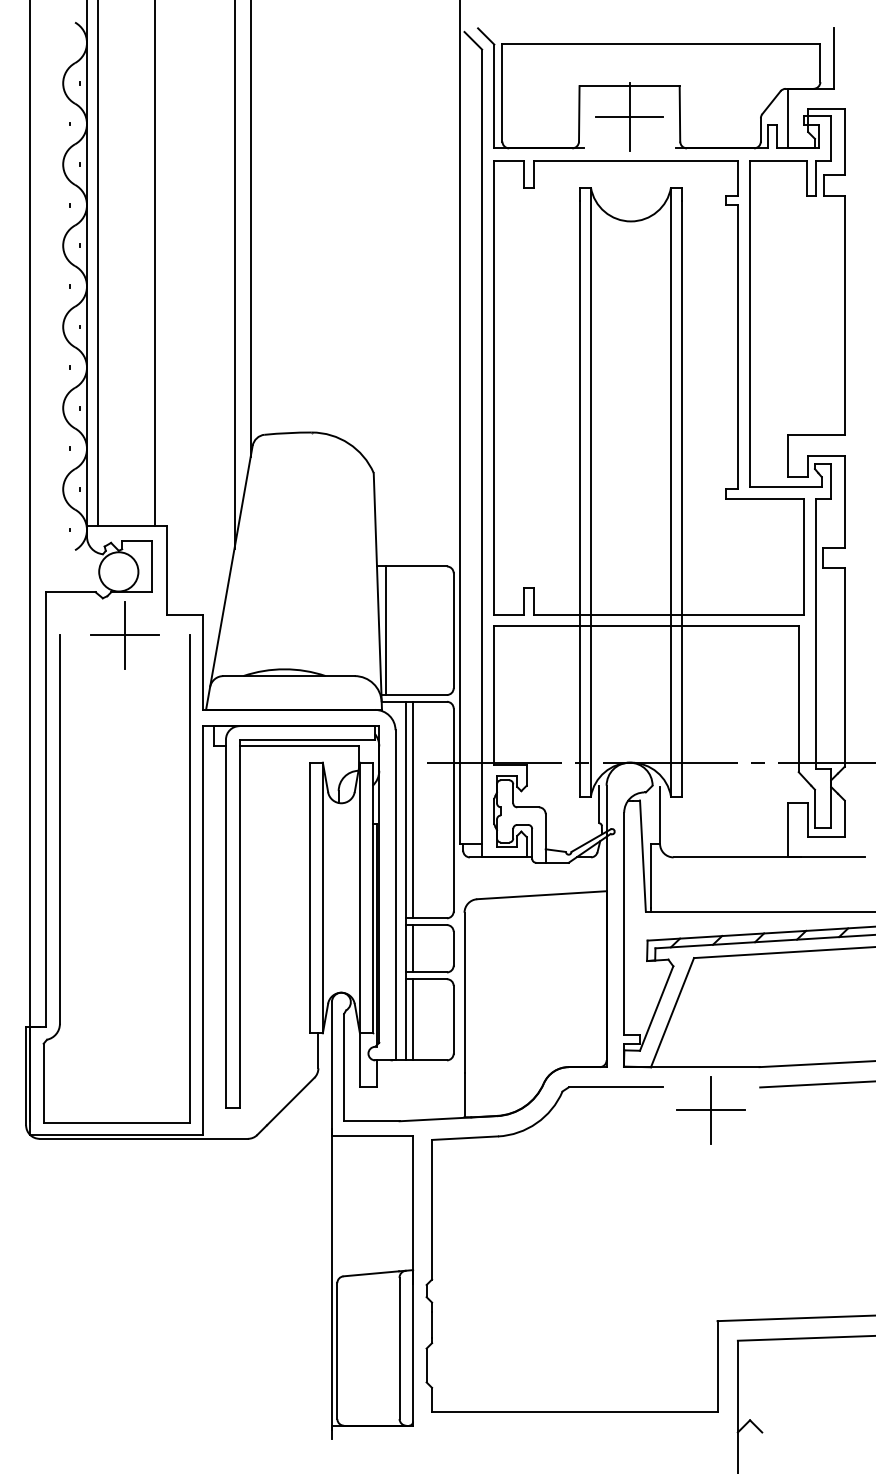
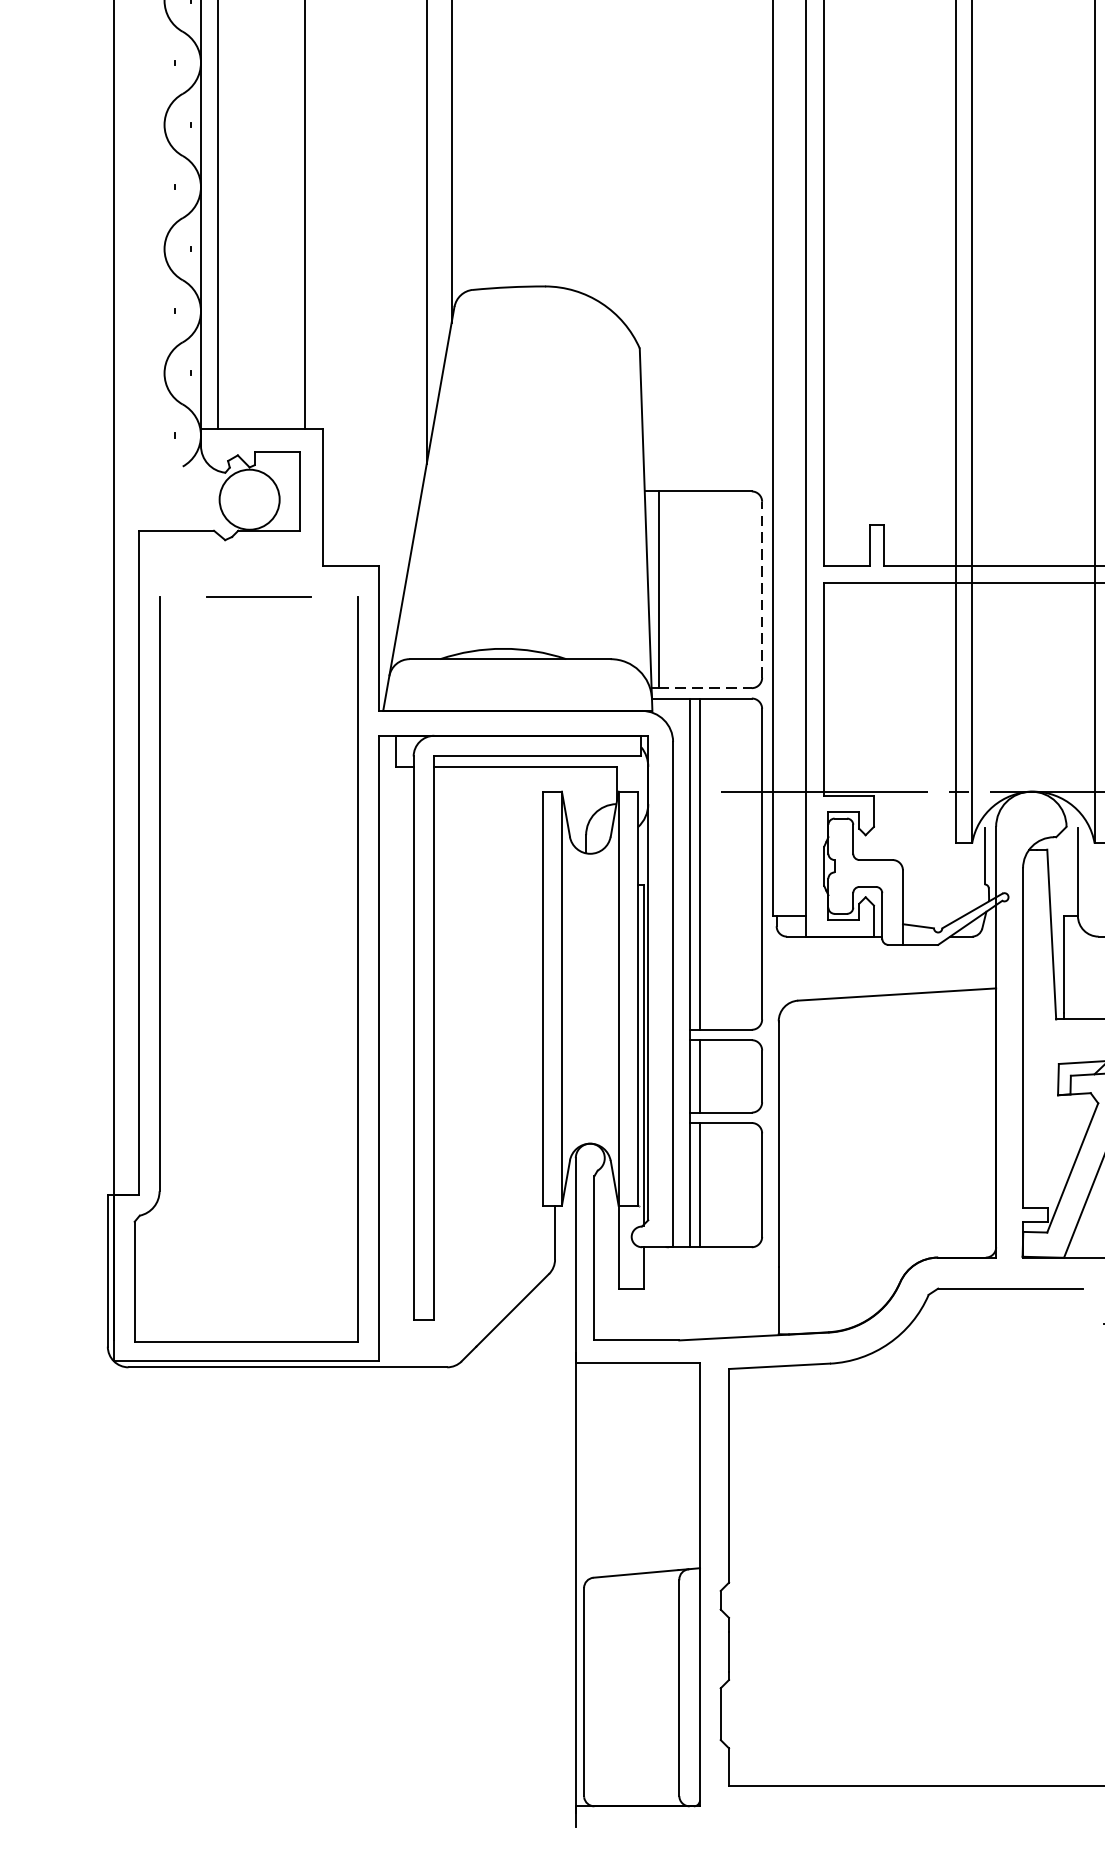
line: (453, 630) -> (761, 589), solid -> dashed
line: (124, 635) -> (258, 597), removed
line: (417, 695) -> (706, 688), solid -> dashed

